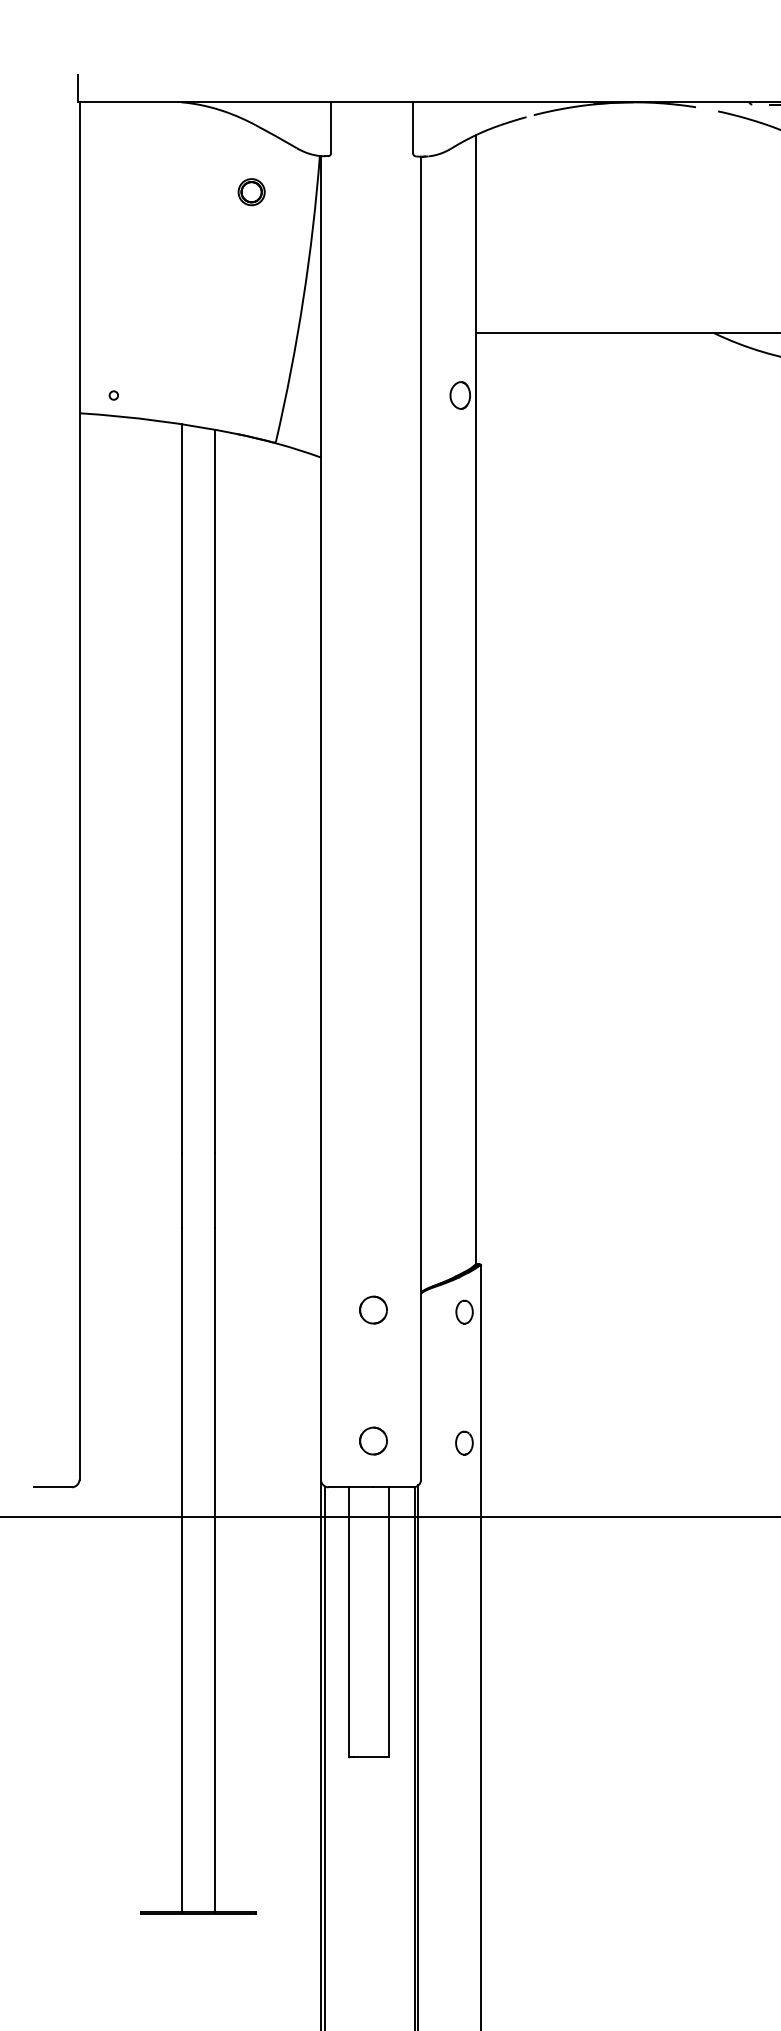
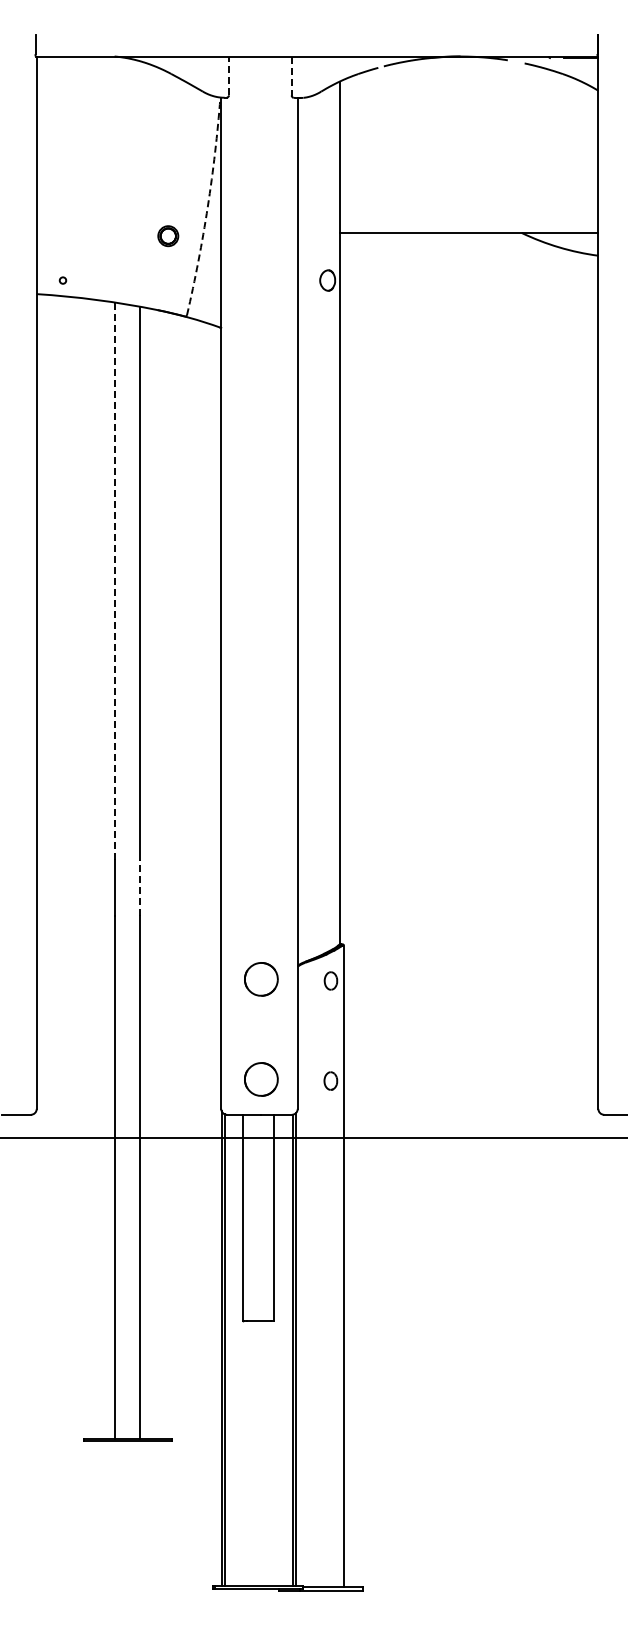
line: (330, 127) -> (228, 75), solid -> dashed
line: (412, 128) -> (291, 76), solid -> dashed
part: (251, 192) -> (168, 236), moved
arc: (302, 299) -> (207, 207), solid -> dashed
line: (182, 789) -> (115, 581), solid -> dashed
line: (215, 1189) -> (140, 887), solid -> dashed
part: (373, 1310) -> (261, 979), size x1.6
part: (373, 1441) -> (261, 1079), size x1.6

